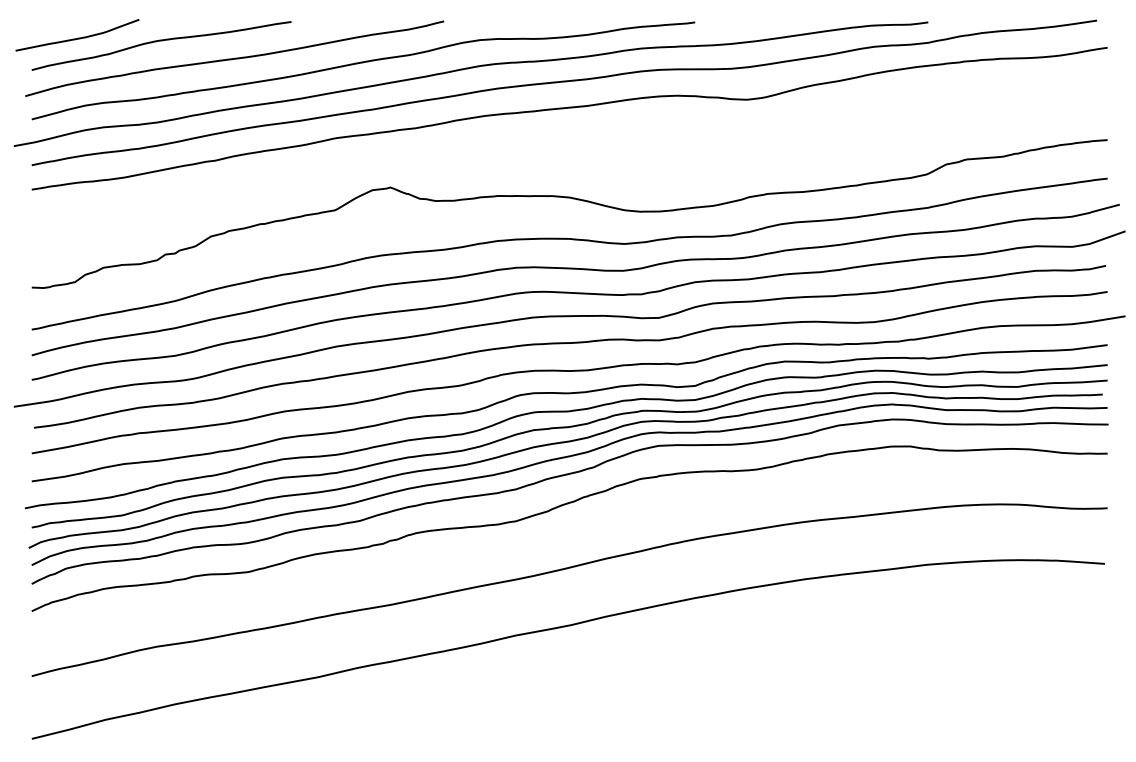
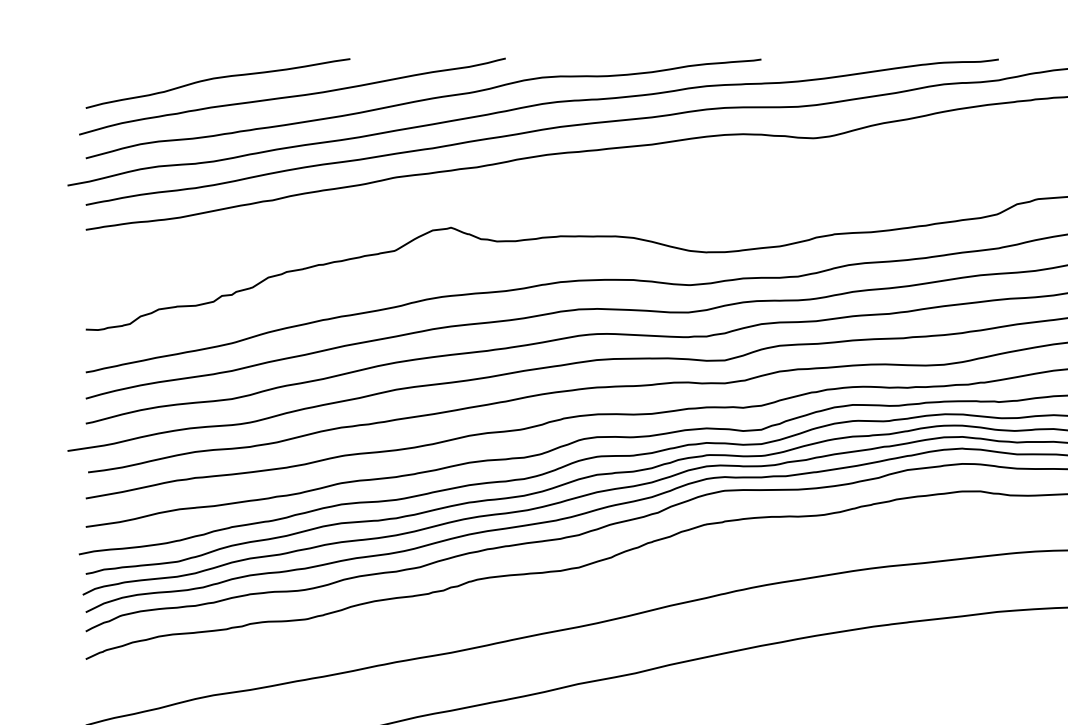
curve: (77, 37) -> (132, 74), removed

